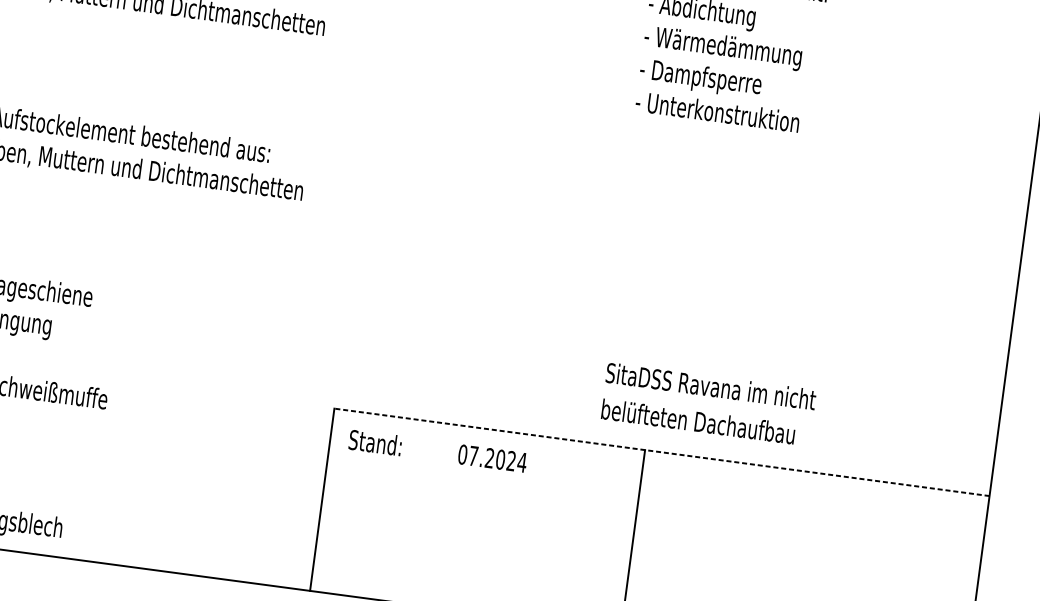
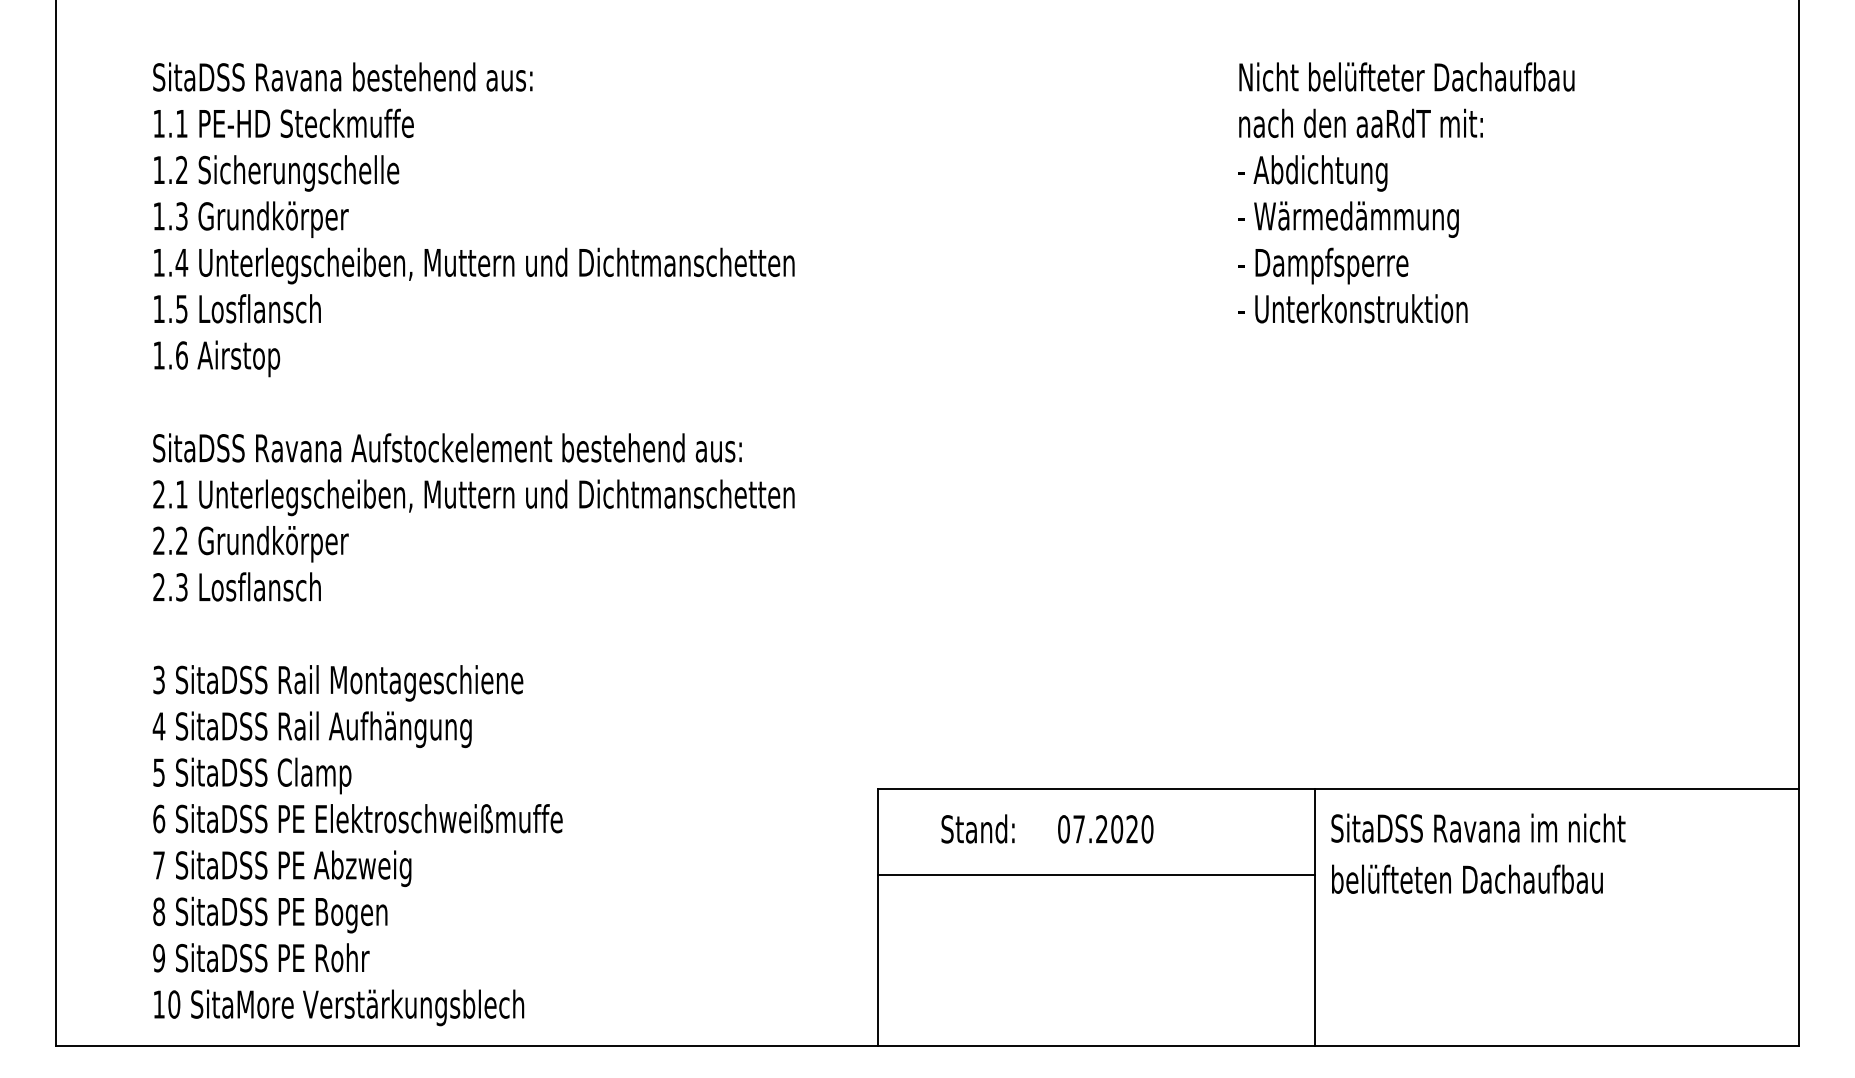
text: (708, 404) -> (1478, 853), moved
text: (375, 442) -> (977, 828), moved
line: (661, 452) -> (1338, 789), dashed -> solid
text: (522, 462) -> (1147, 829), 07.2024 -> 07.2020
line: (481, 489) -> (1096, 874), added

